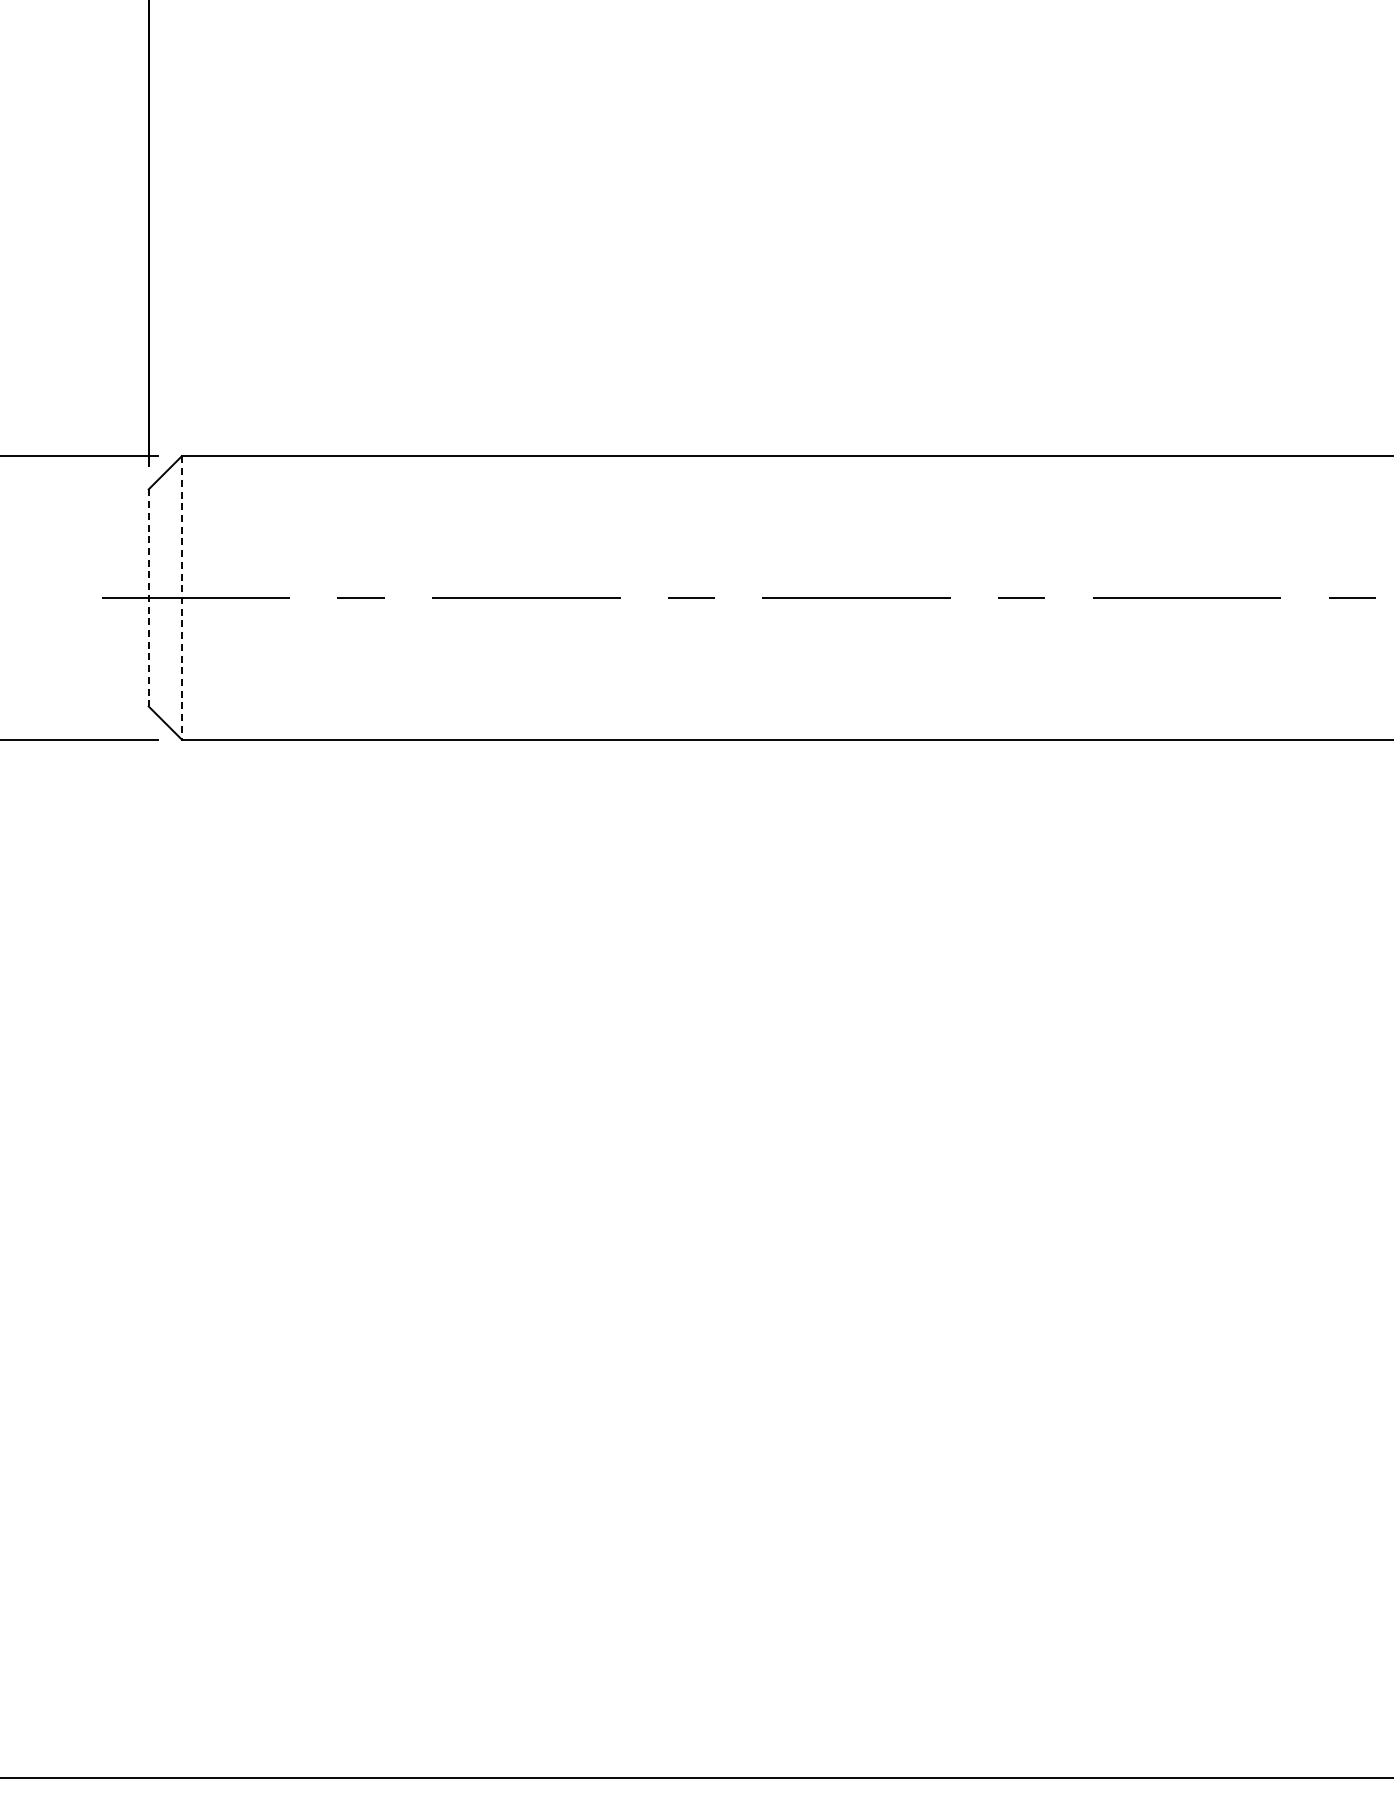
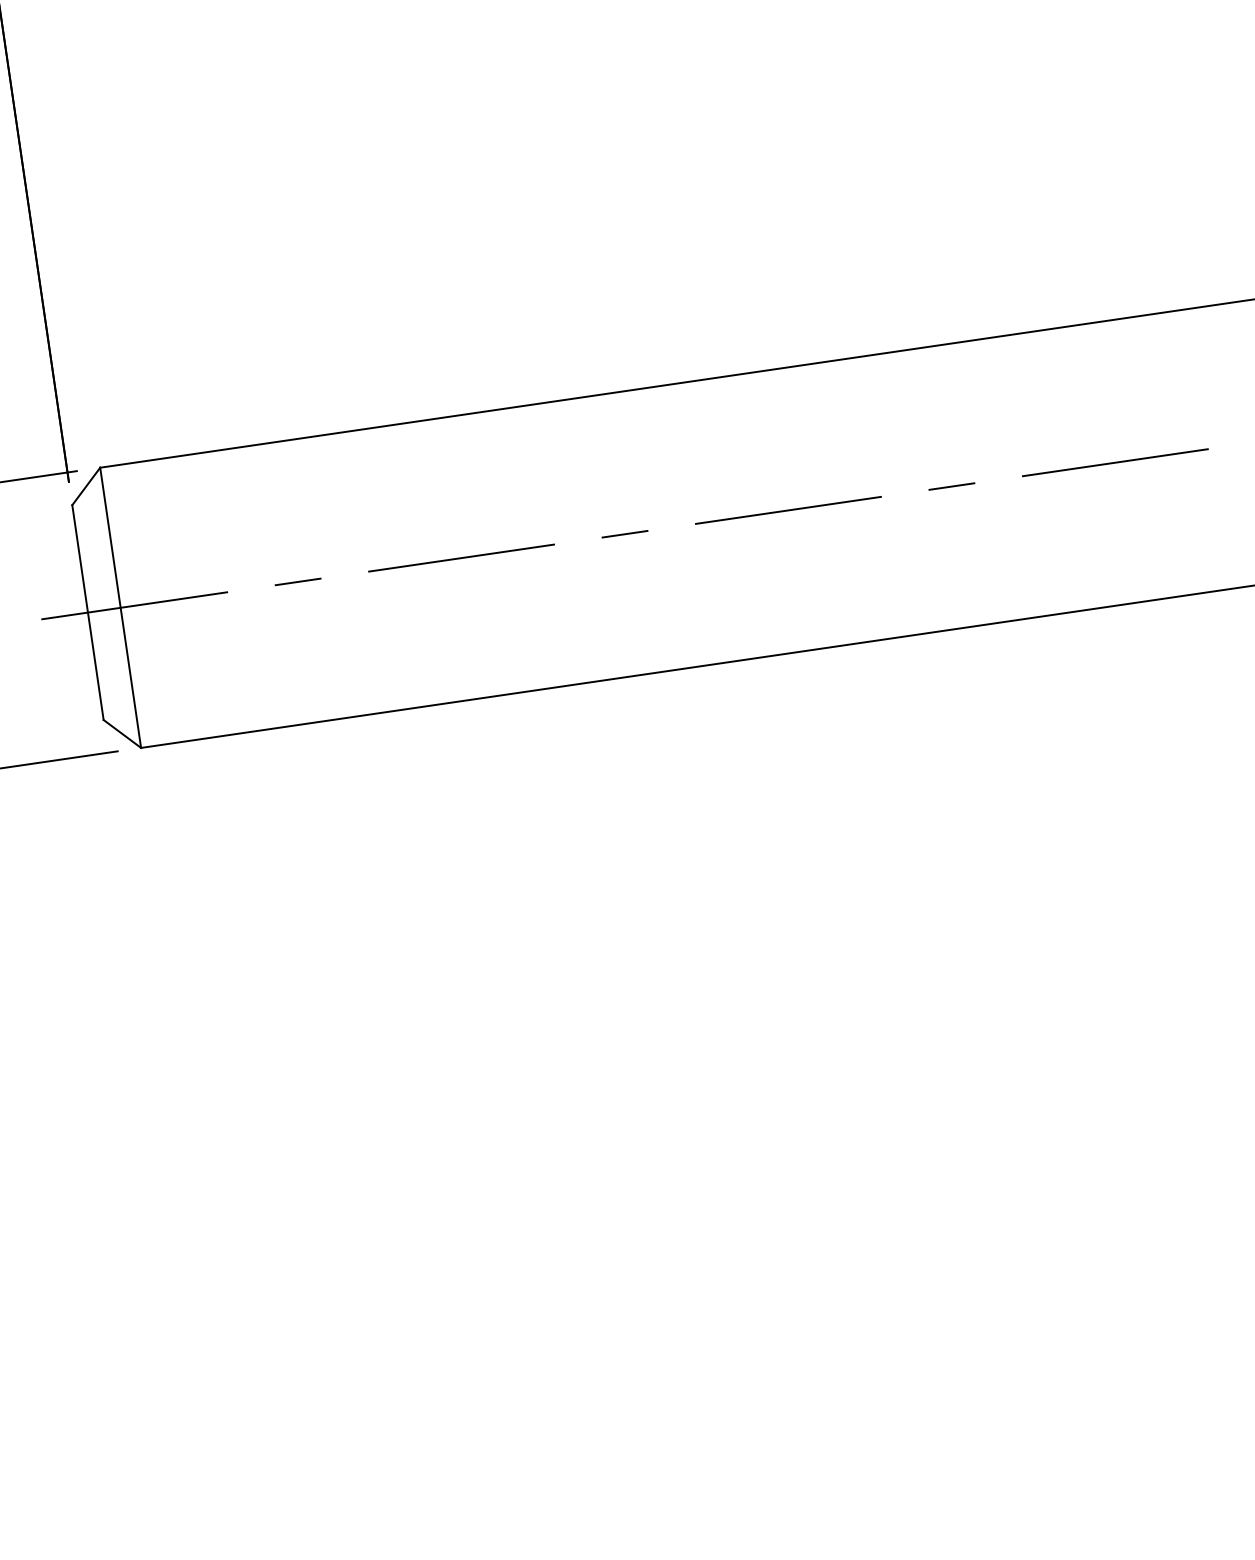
line: (148, 597) -> (87, 612), dashed -> solid
line: (181, 597) -> (120, 607), dashed -> solid

